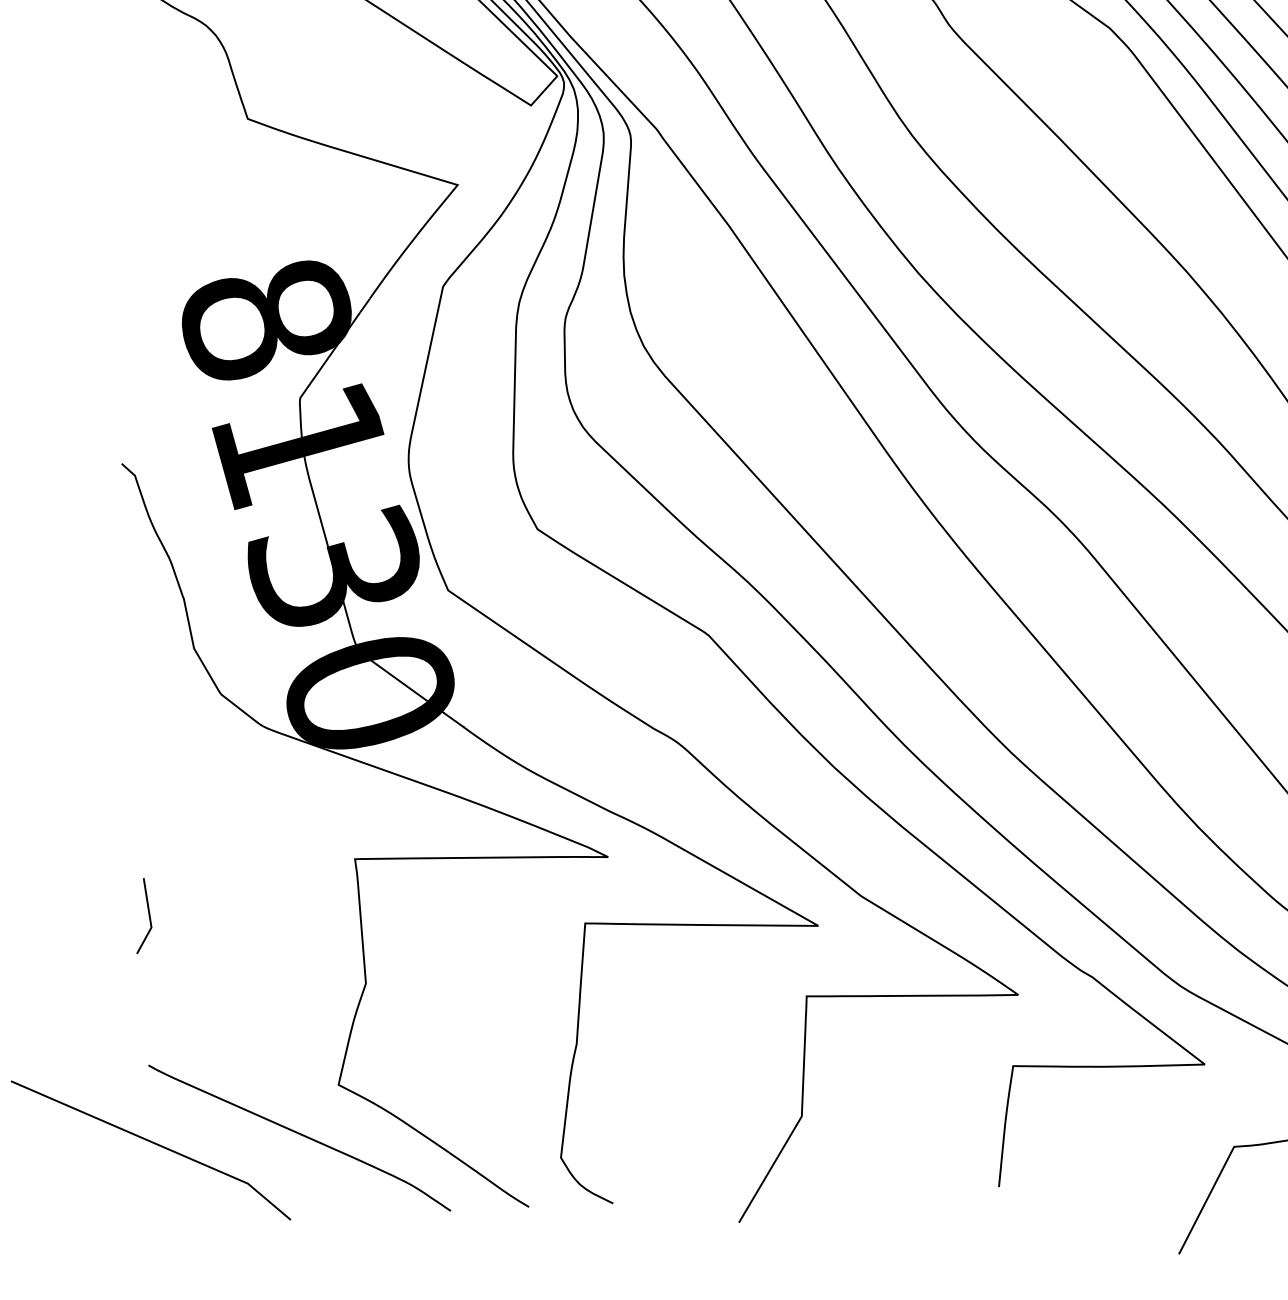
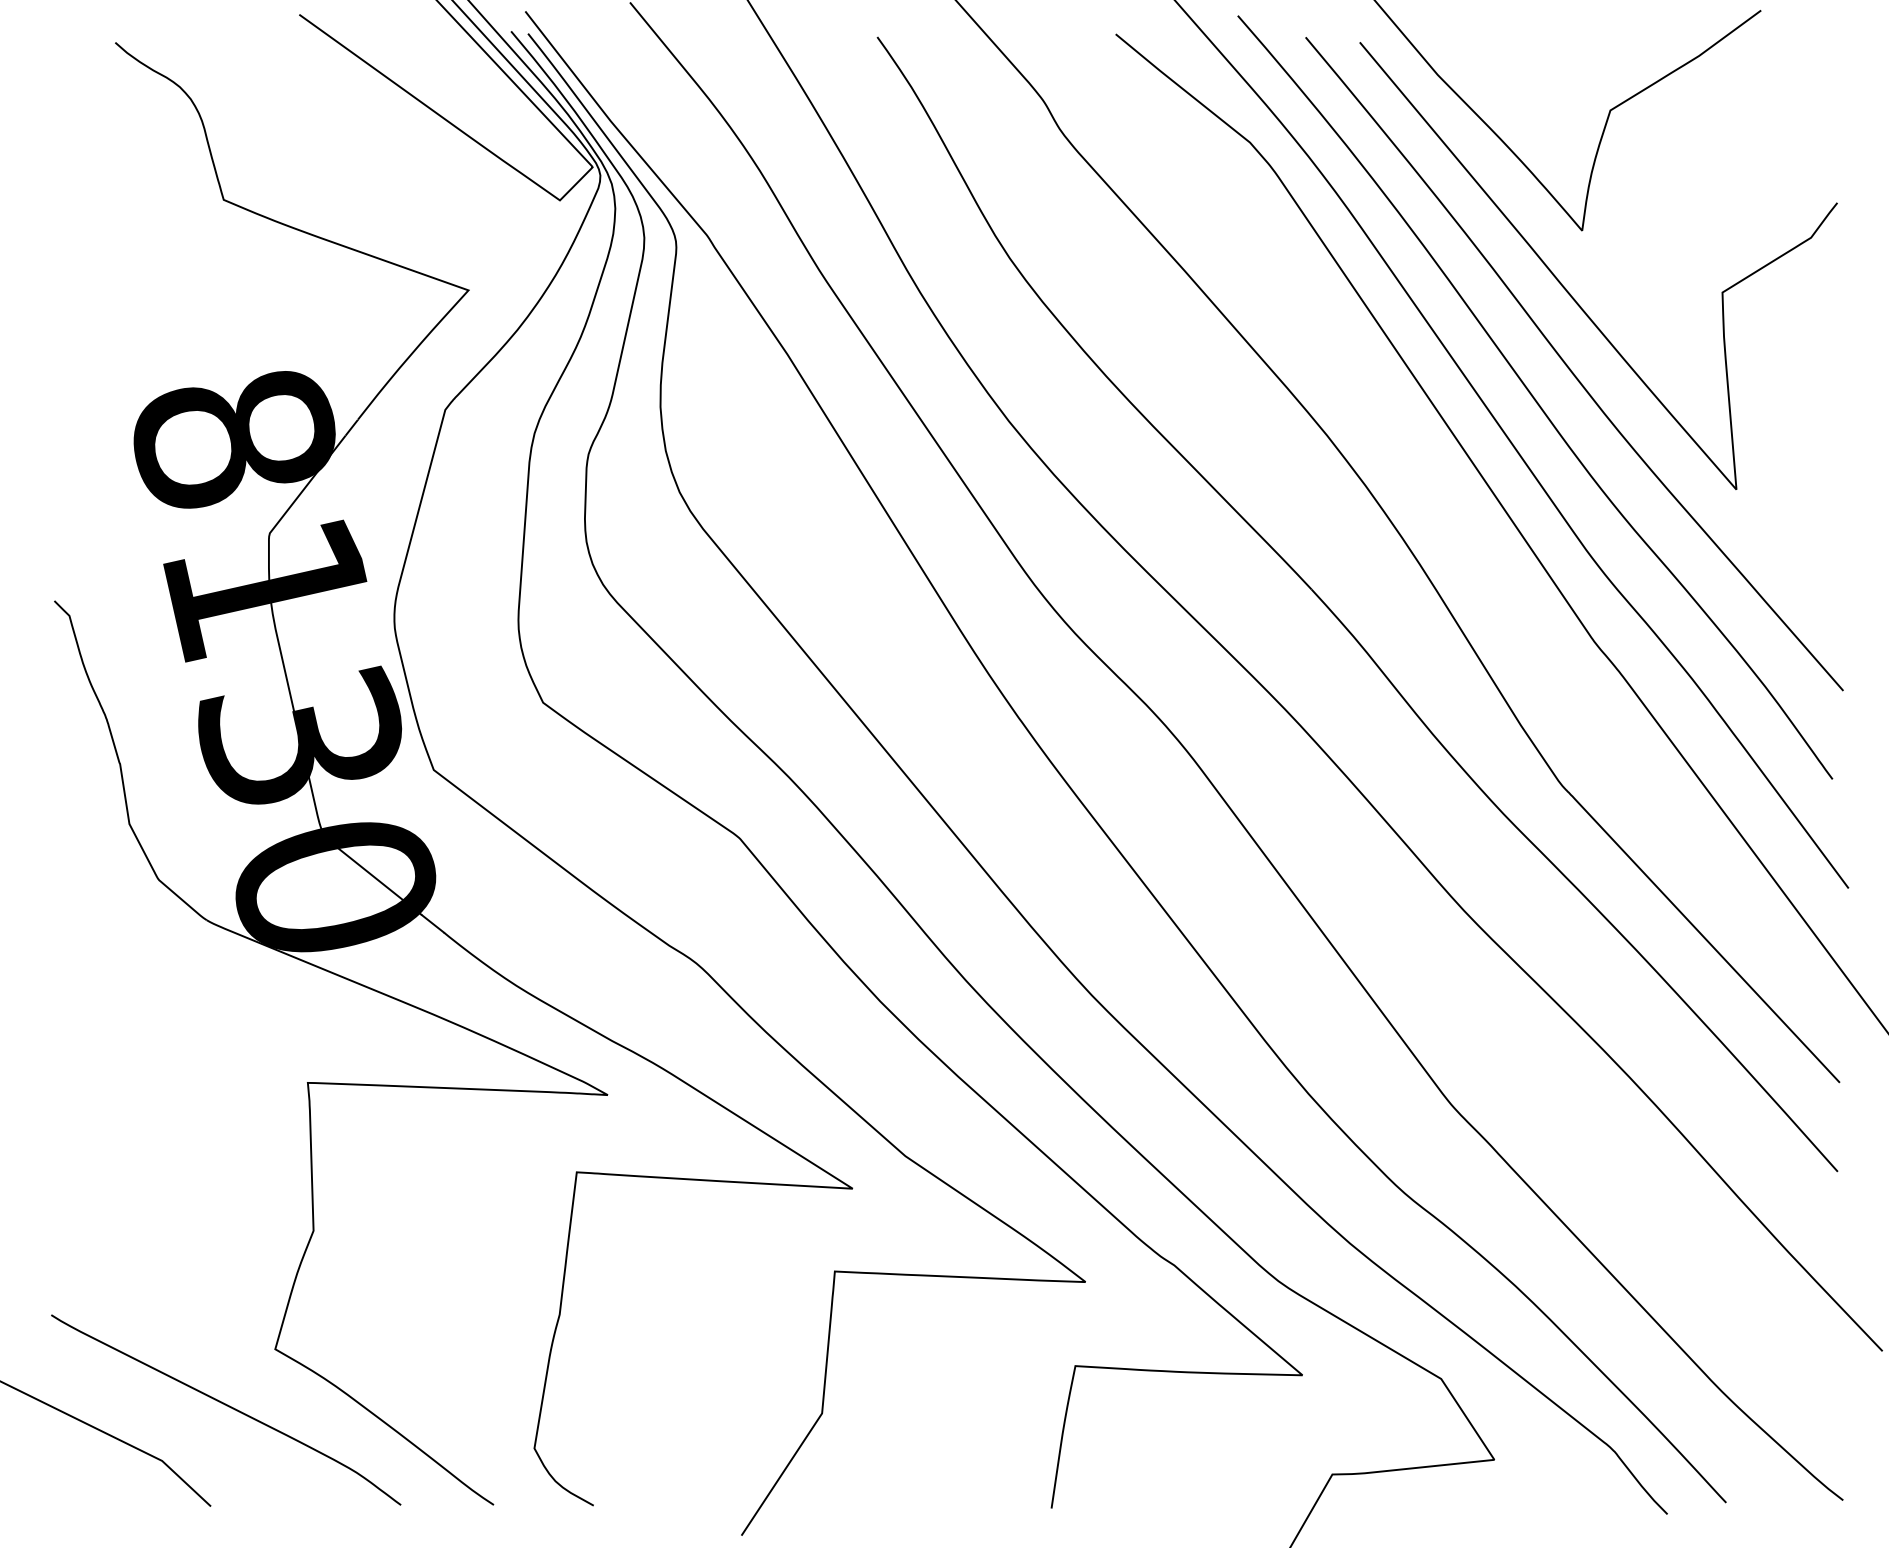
line: (148, 915) -> (60, 1137), removed

